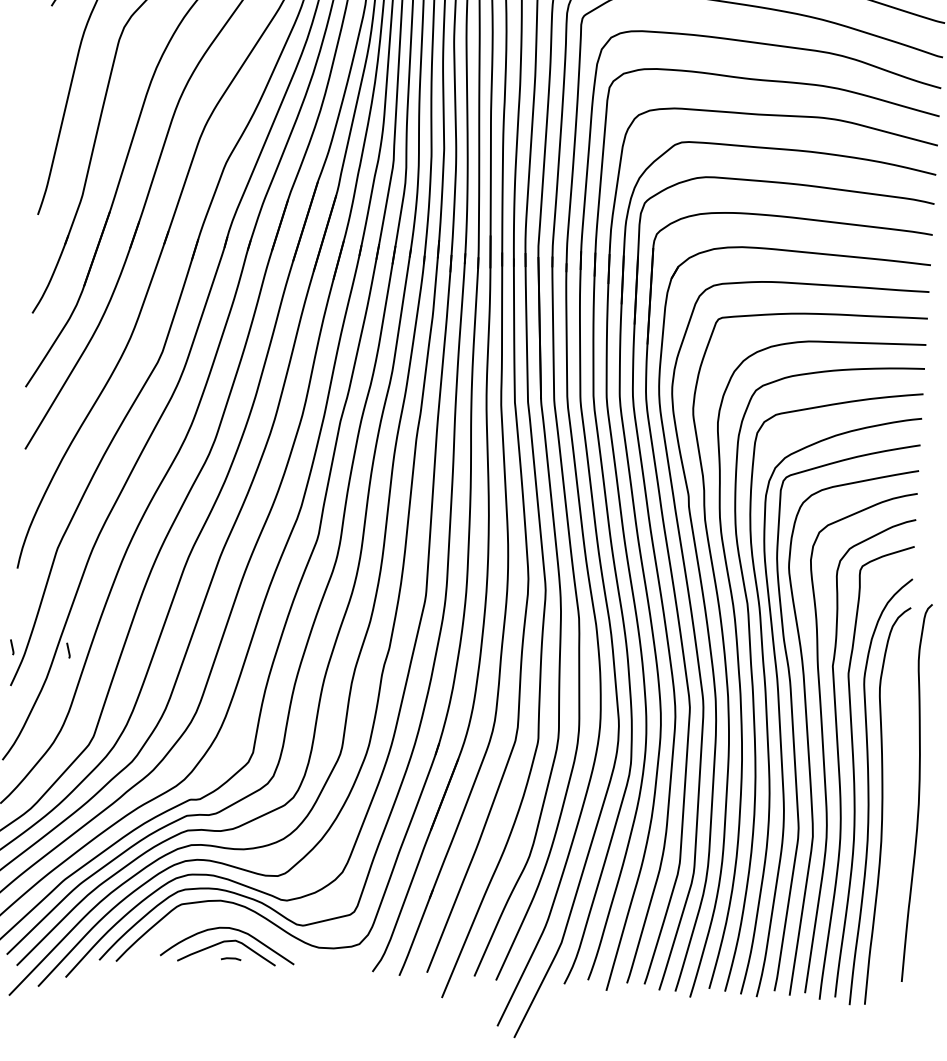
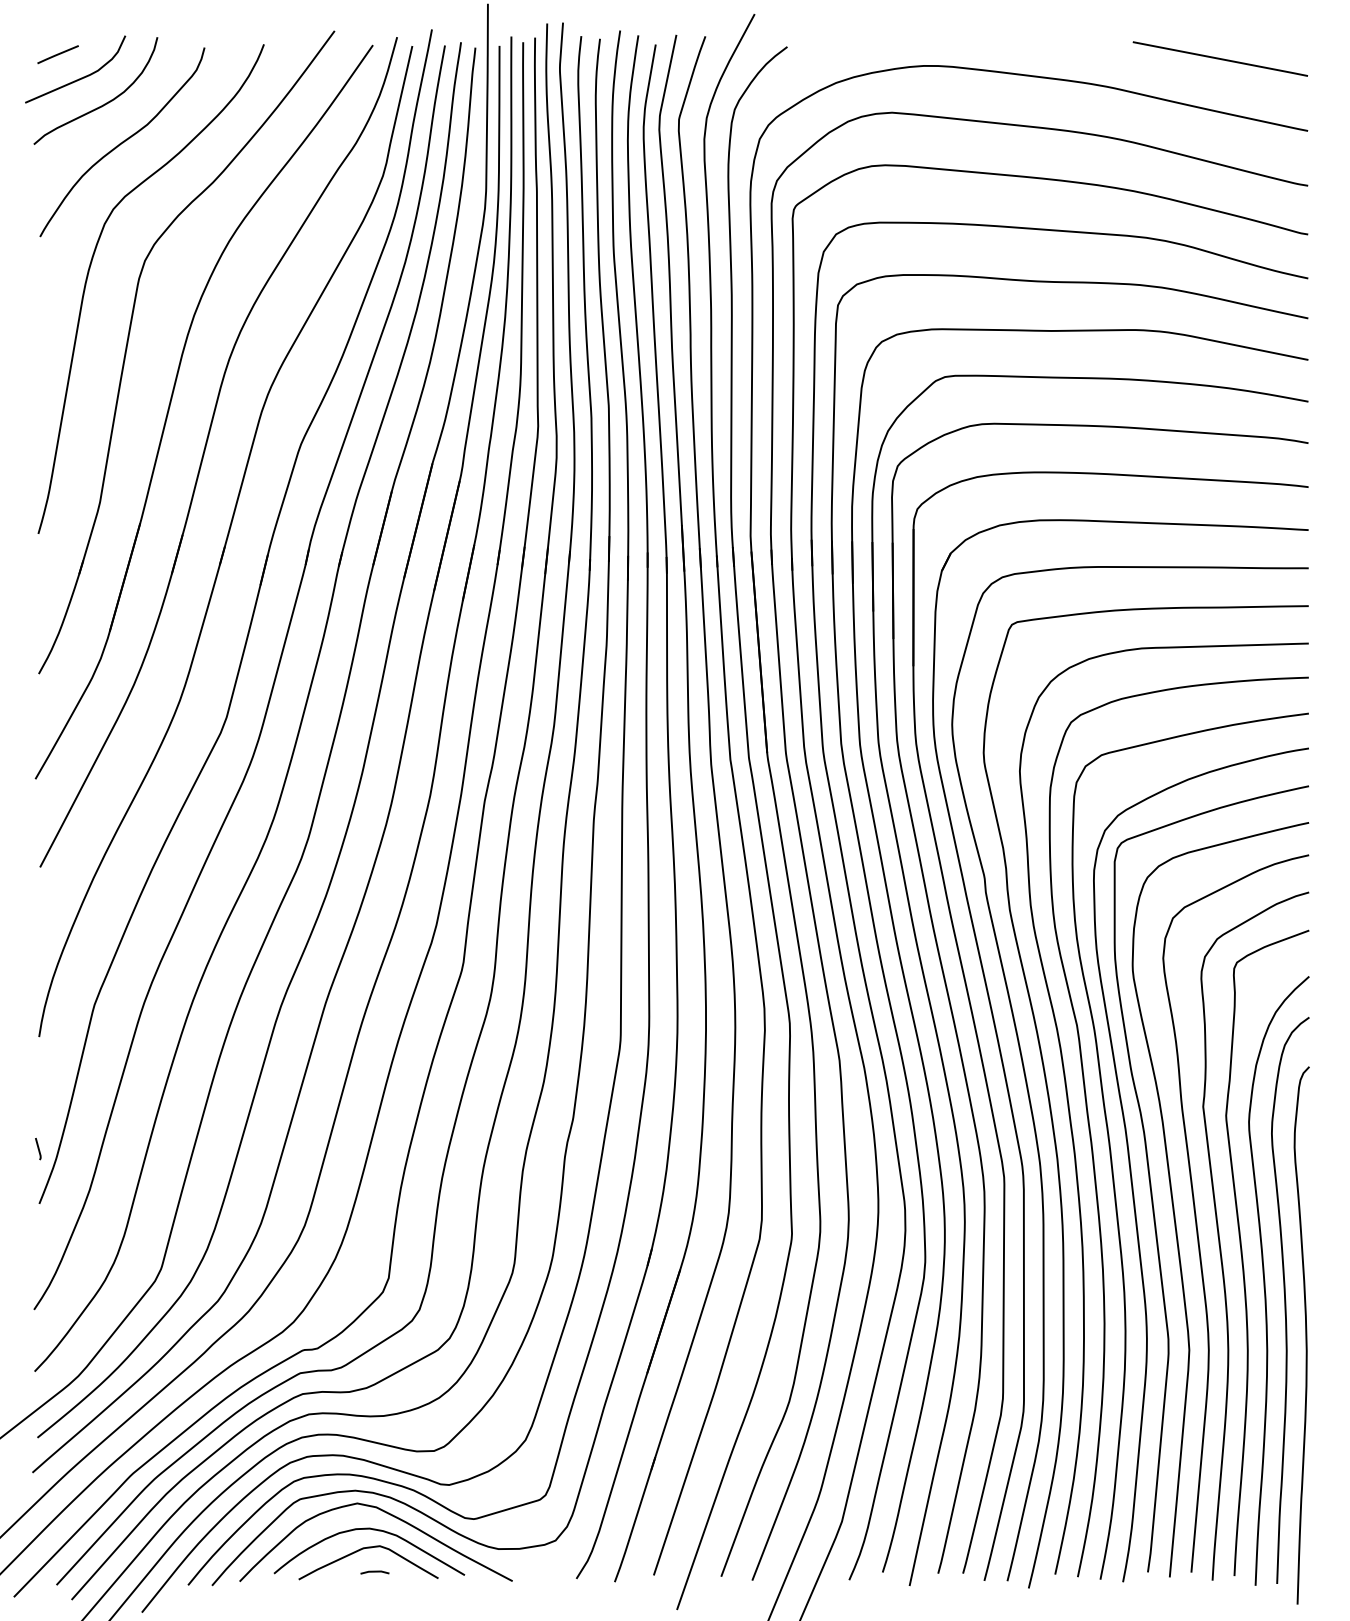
line: (68, 650) -> (118, 1149), removed
curve: (918, 793) -> (1305, 1335), moved
curve: (243, 918) -> (388, 1514), added

